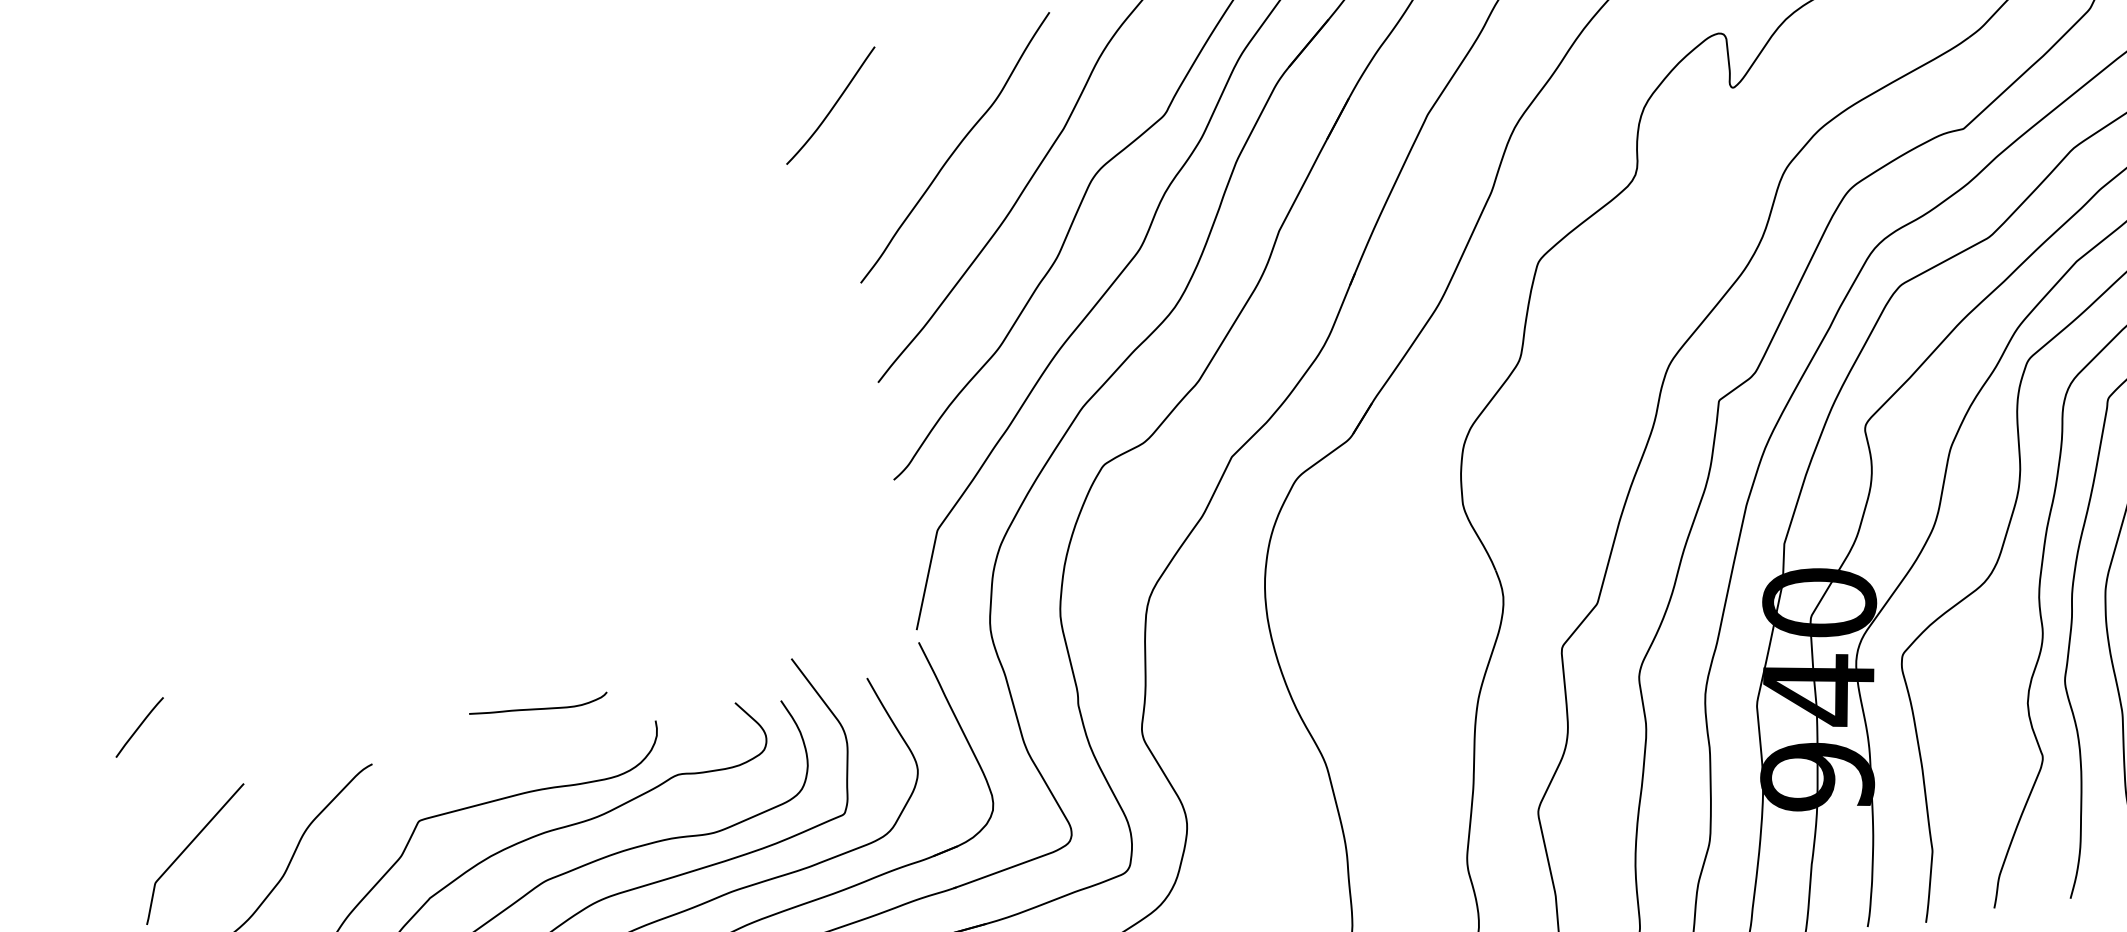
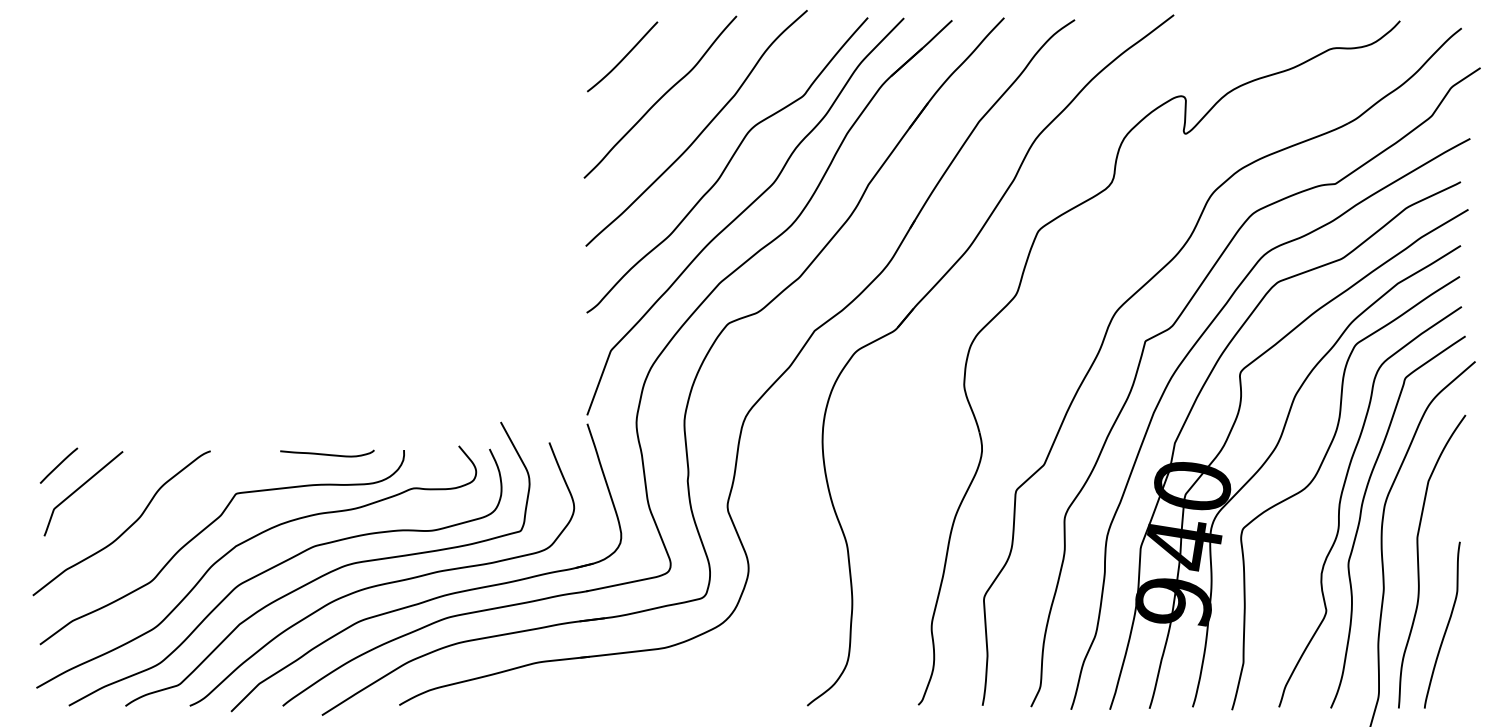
curve: (832, 106) -> (623, 57), moved
curve: (537, 707) -> (326, 453), moved
line: (138, 727) -> (58, 465), moved

